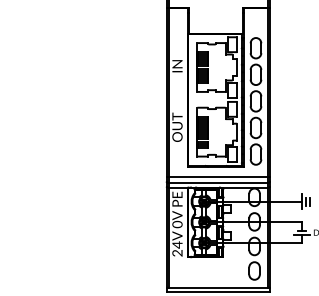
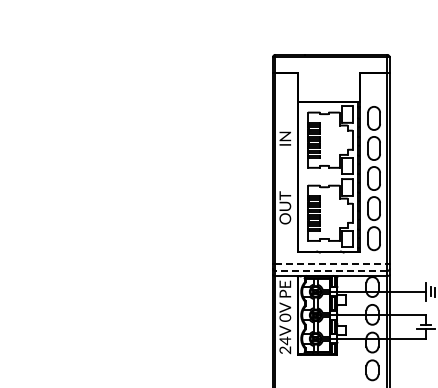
line: (218, 176) -> (331, 263), solid -> dashed
line: (218, 182) -> (331, 270), solid -> dashed

